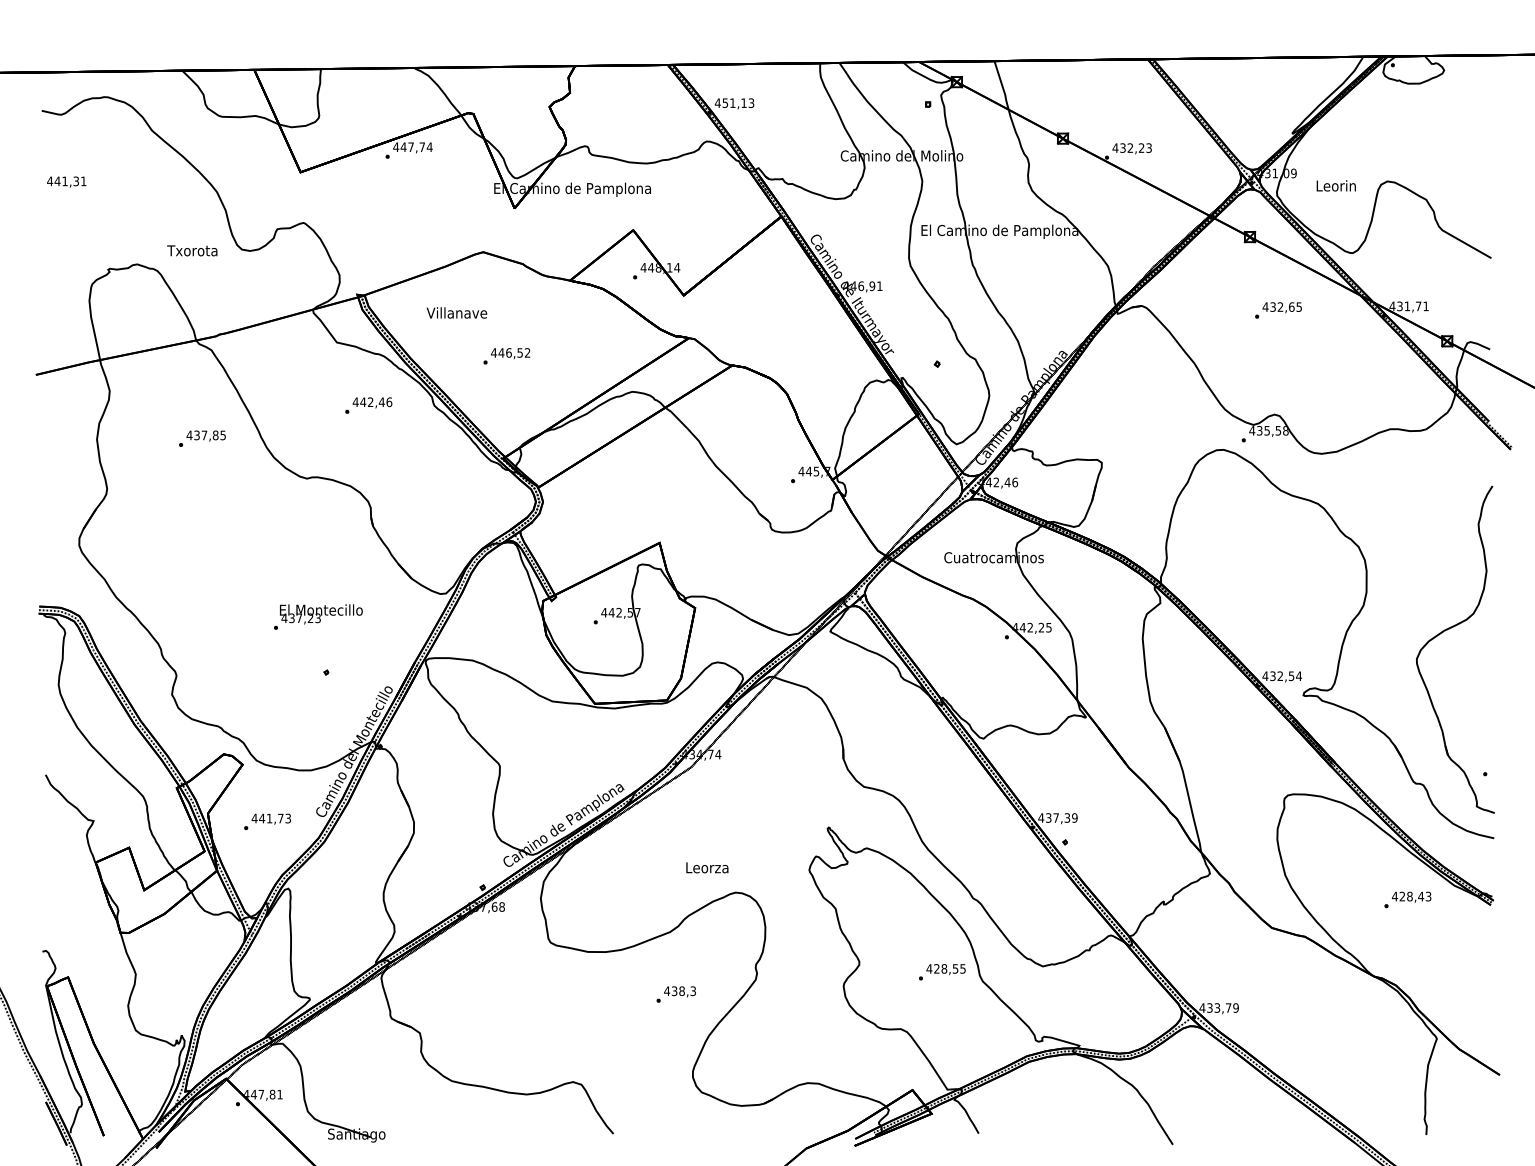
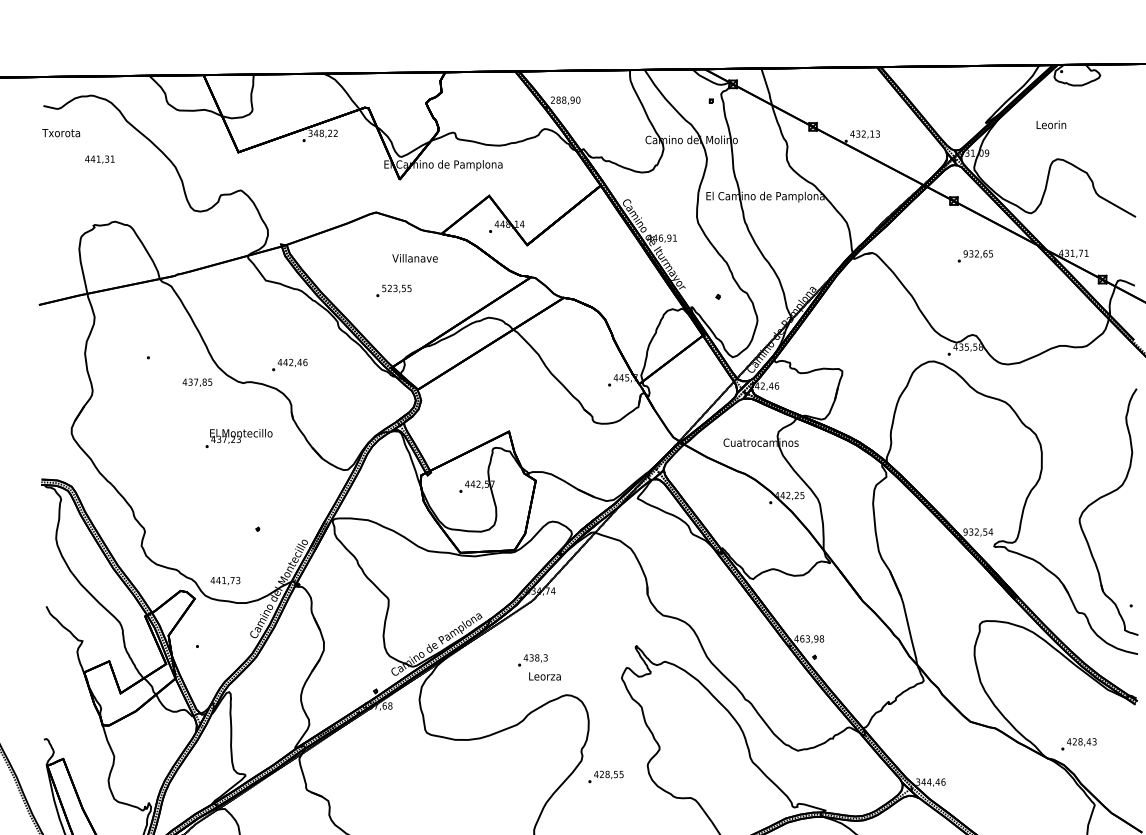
text: (734, 103) -> (565, 100), 451,13 -> 288,90
text: (412, 147) -> (322, 133), 447,74 -> 348,22
text: (1141, 147) -> (872, 133), 432,23 -> 432,13
text: (66, 181) -> (99, 159), moved
text: (1335, 185) -> (1050, 124), moved
text: (192, 250) -> (61, 132), moved
text: (1265, 306) -> (965, 253), 432,65 -> 932,65
text: (456, 312) -> (414, 257), moved
text: (510, 352) -> (396, 288), 446,52 -> 523,55
text: (368, 405) -> (289, 364), moved
text: (205, 435) -> (196, 382), moved
text: (318, 616) -> (239, 438), moved
text: (1265, 676) -> (965, 532), 432,54 -> 932,54
text: (1061, 817) -> (811, 638), 437,39 -> 463,98
text: (270, 818) -> (224, 580), moved
text: (1407, 899) -> (1078, 744), moved
text: (942, 972) -> (606, 777), moved
text: (675, 994) -> (532, 660), moved
text: (1218, 1007) -> (930, 781), 433,79 -> 344,46

